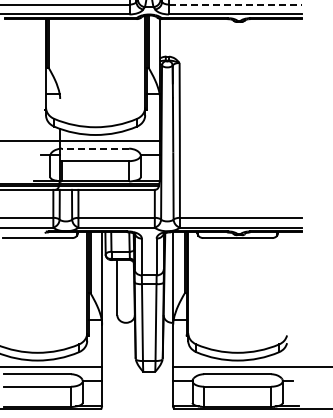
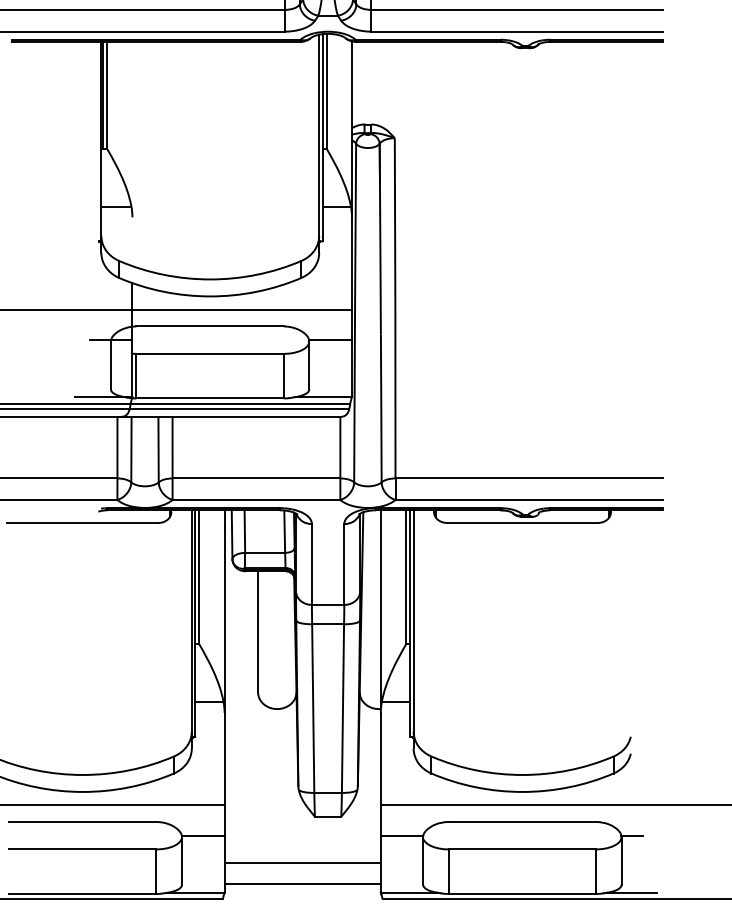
line: (235, 4) -> (517, 9), dashed -> solid
line: (95, 148) -> (210, 326), dashed -> solid
line: (137, 392) -> (302, 862), added
line: (137, 402) -> (302, 884), added

